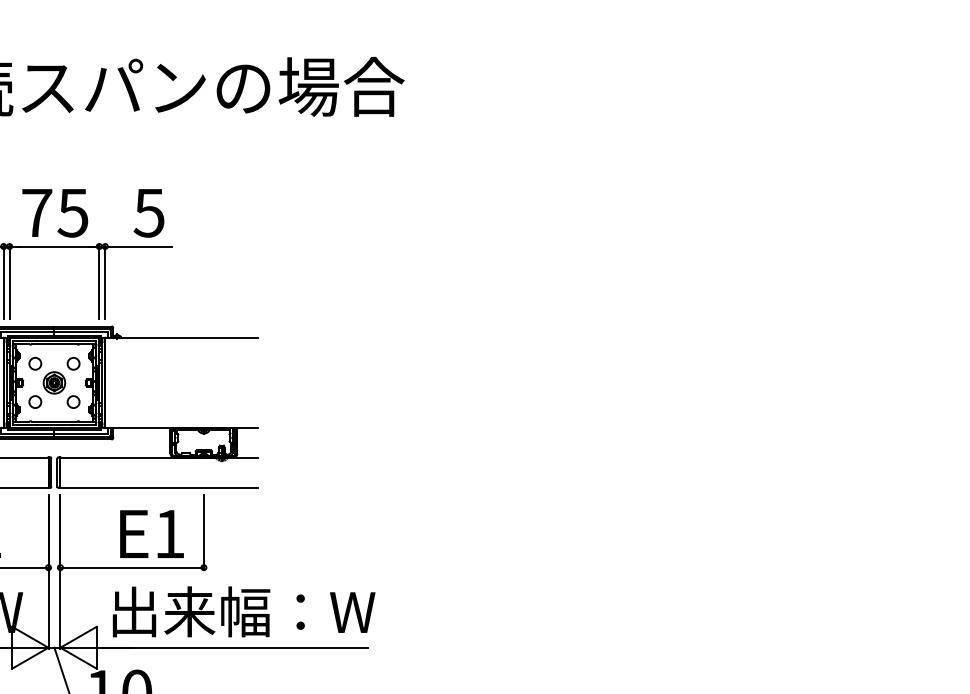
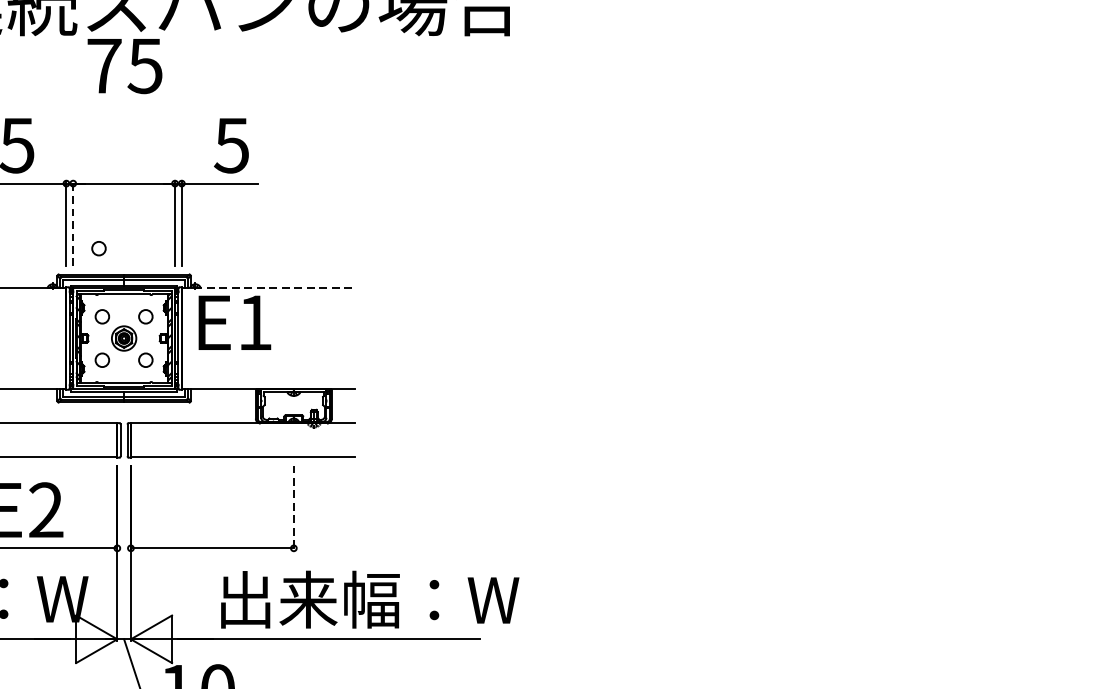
text: (55, 213) -> (125, 66), moved
line: (9, 281) -> (73, 223), solid -> dashed
circle: (32, 303) -> (99, 248), added
line: (182, 338) -> (269, 288), solid -> dashed
line: (203, 532) -> (293, 508), solid -> dashed
text: (151, 533) -> (234, 322), moved
text: (243, 611) -> (369, 599), moved

